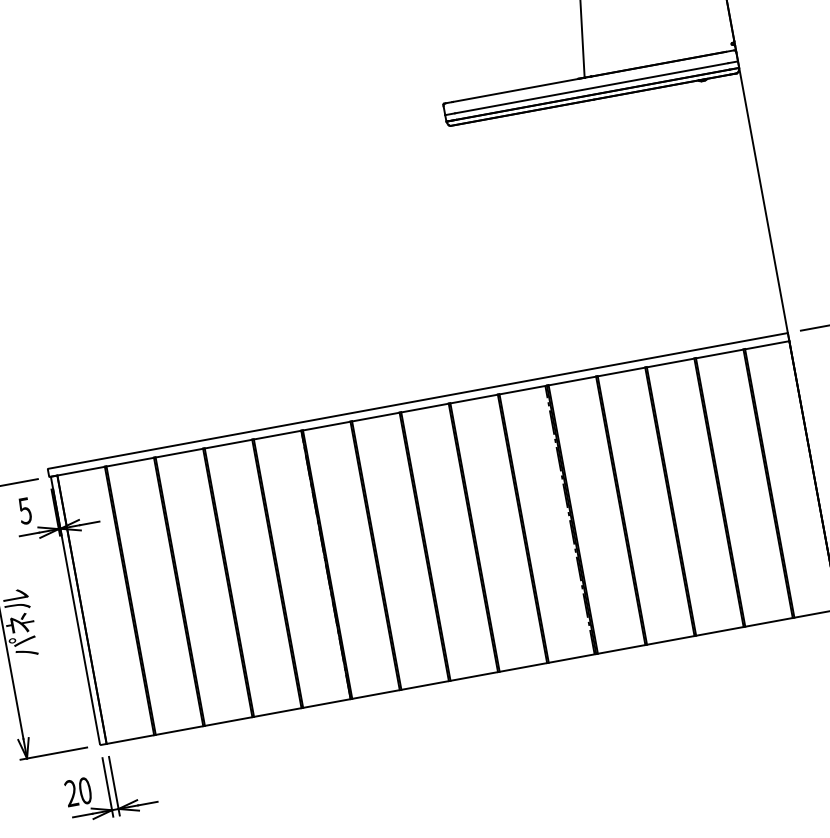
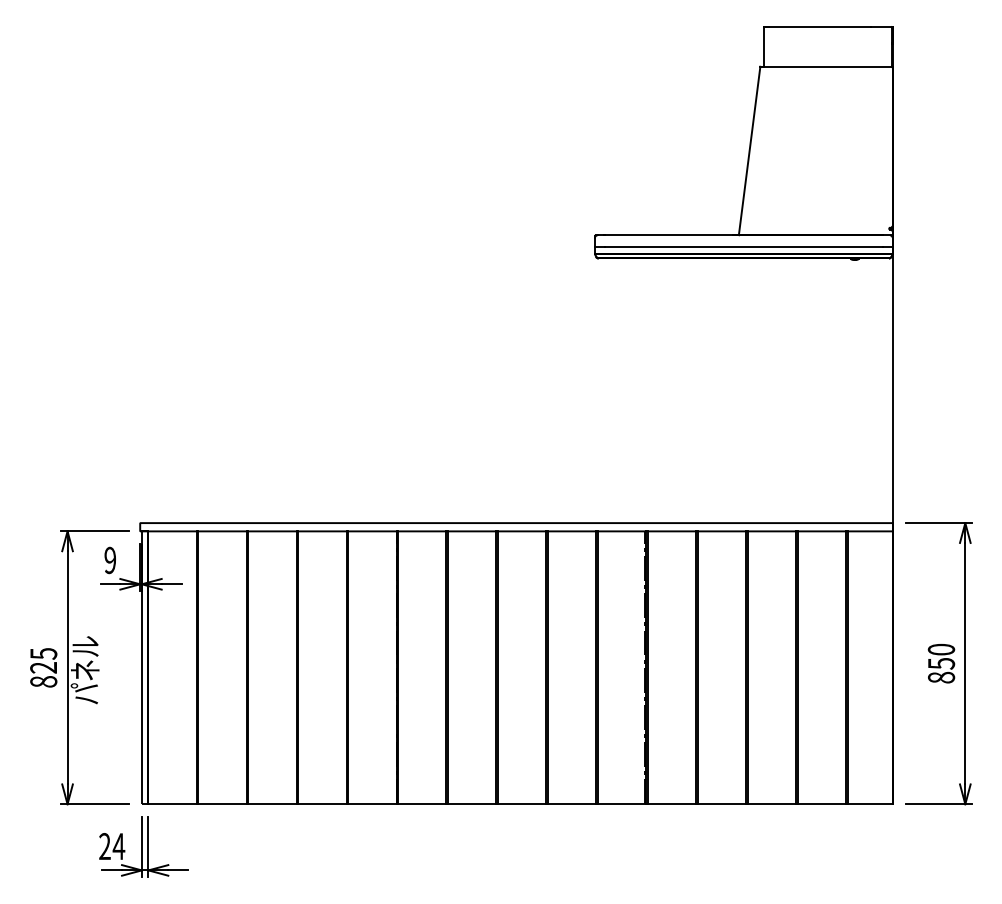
text: (24, 511) -> (109, 560), 5 -> 9
text: (84, 790) -> (118, 846), 20 -> 24

